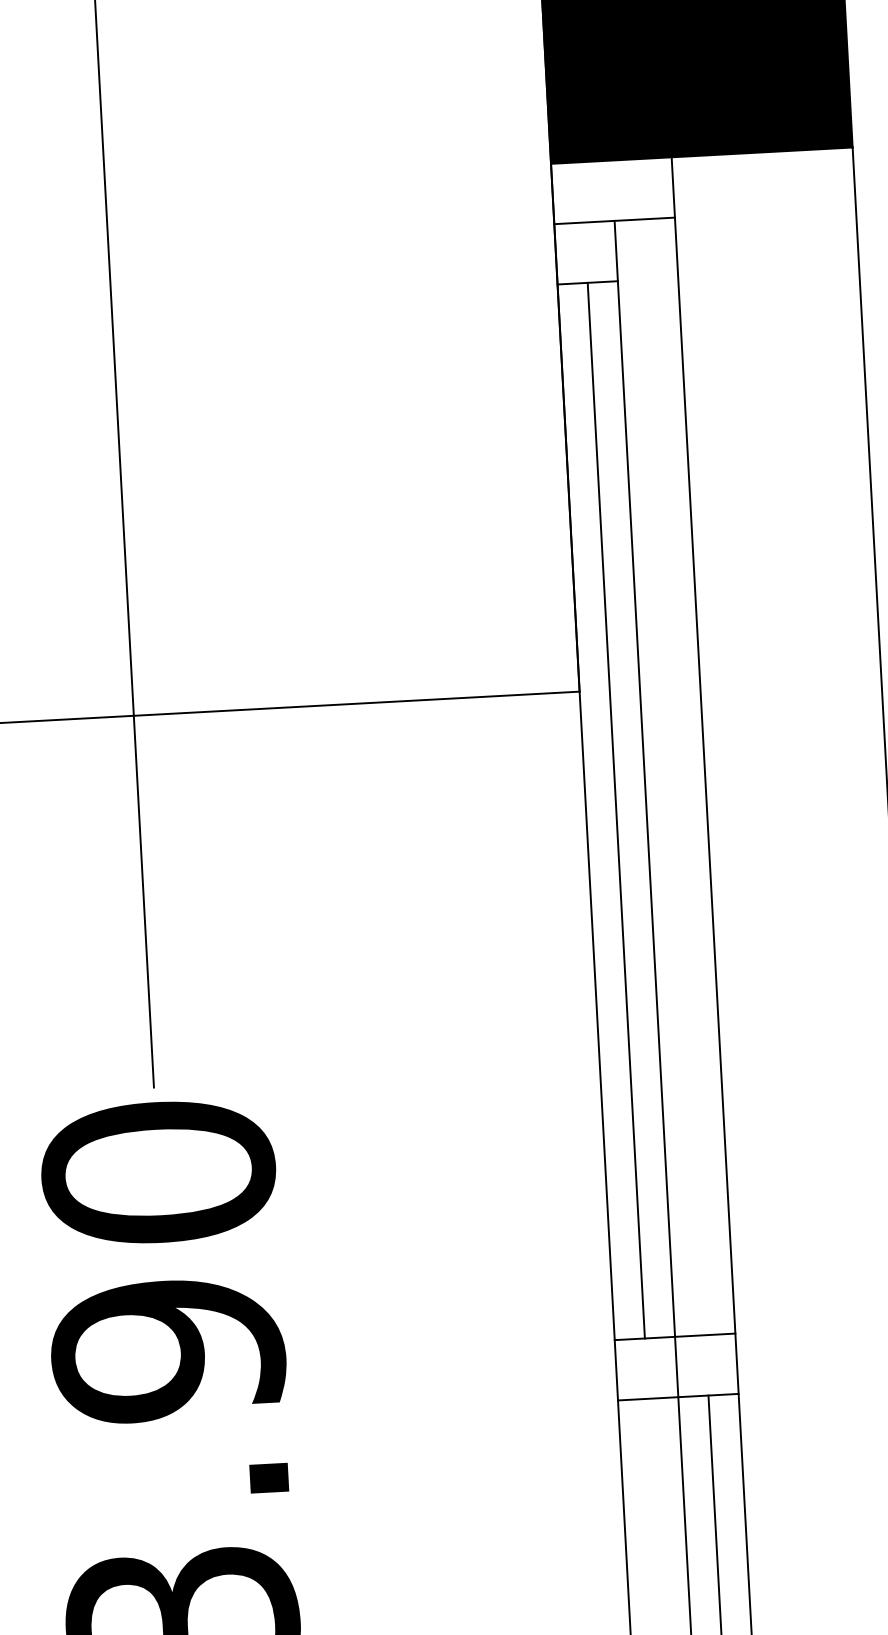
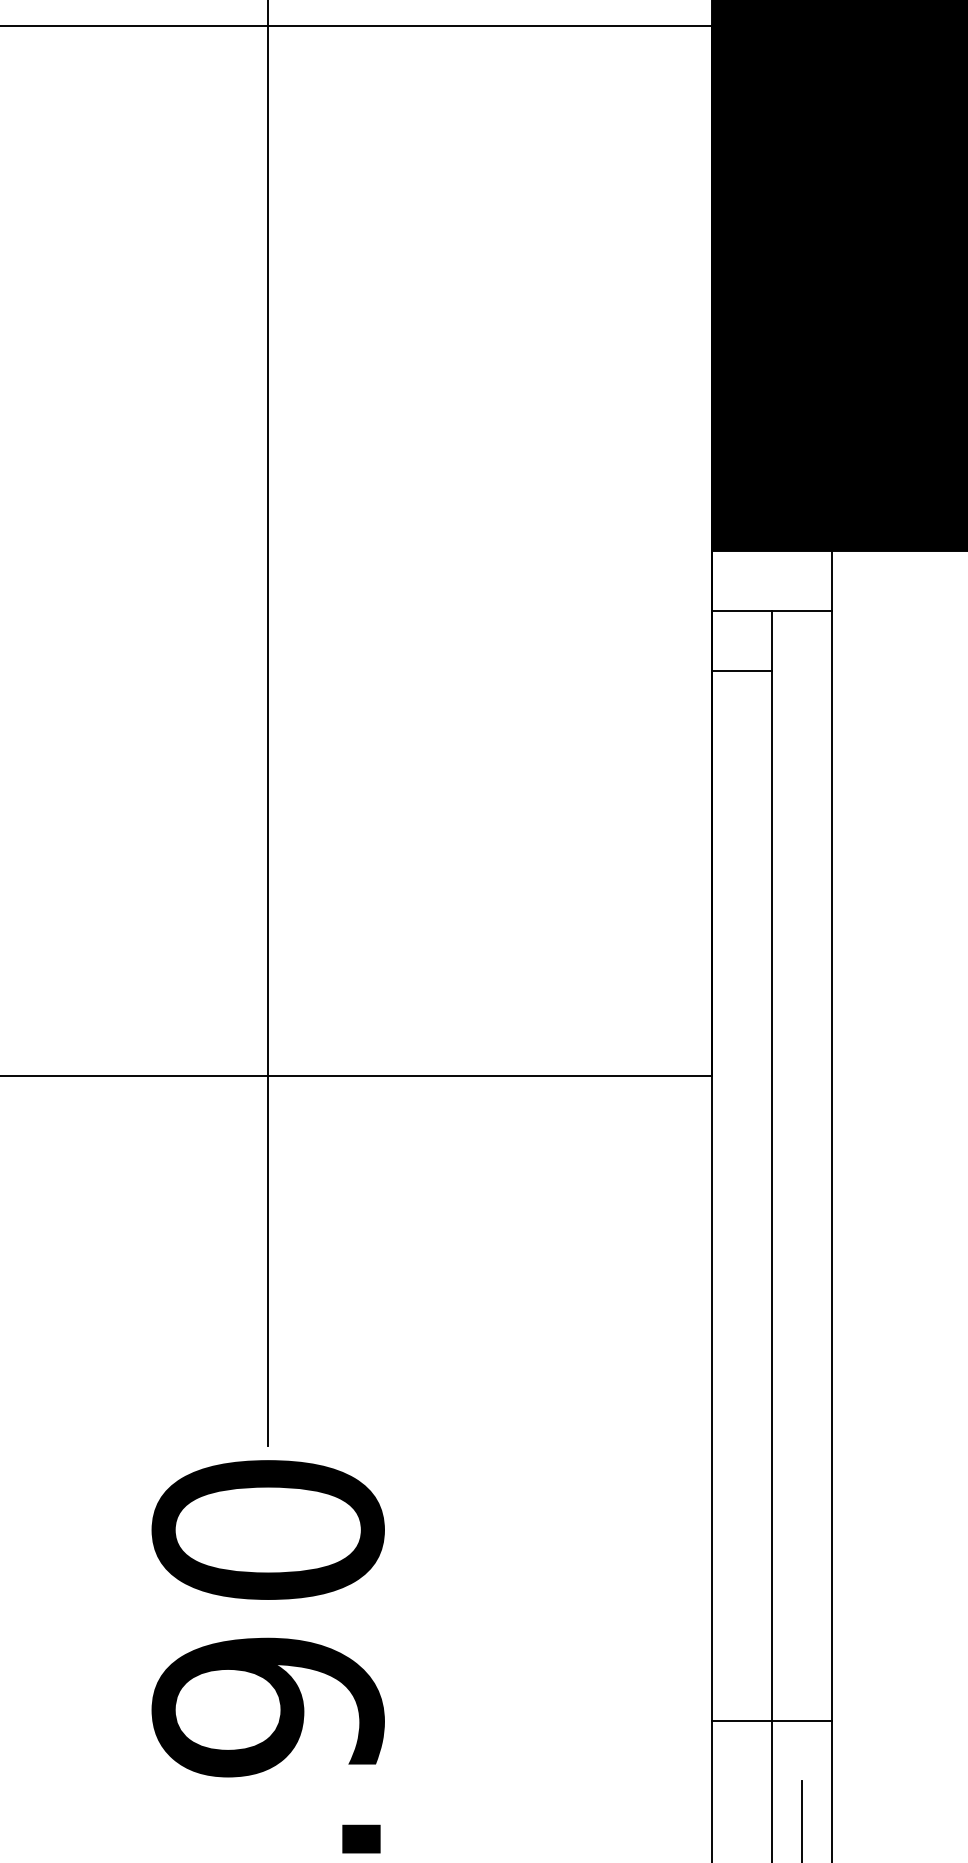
line: (616, 810) -> (741, 1195), removed
line: (678, 1396) -> (771, 1780), removed

